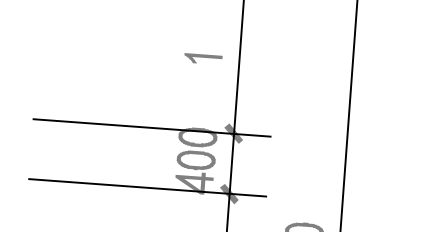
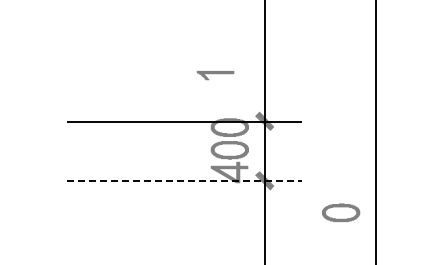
part: (203, 59) -> (215, 75), moved
line: (147, 187) -> (184, 180), solid -> dashed

